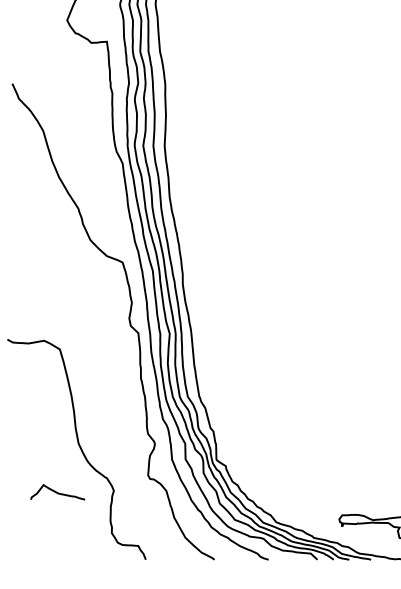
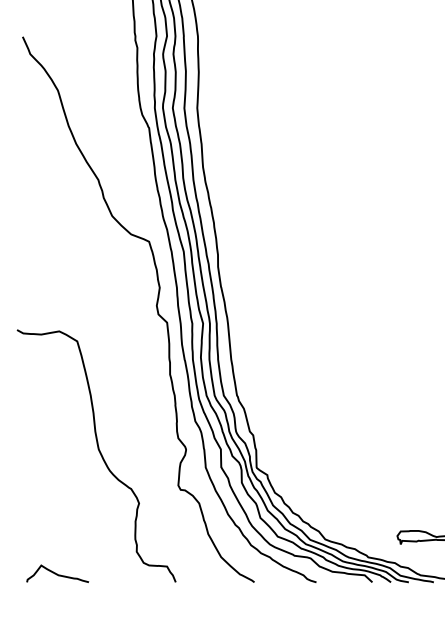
curve: (57, 492) -> (57, 574), moved

